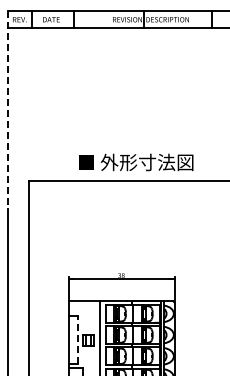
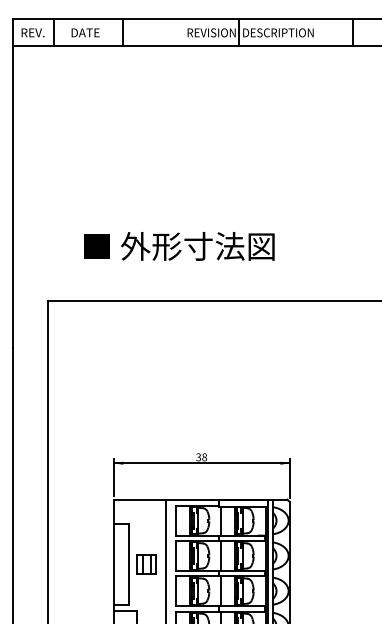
line: (7, 110) -> (12, 183), dashed -> solid
text: (136, 162) -> (180, 246), moved
line: (77, 339) -> (128, 563), dashed -> solid

